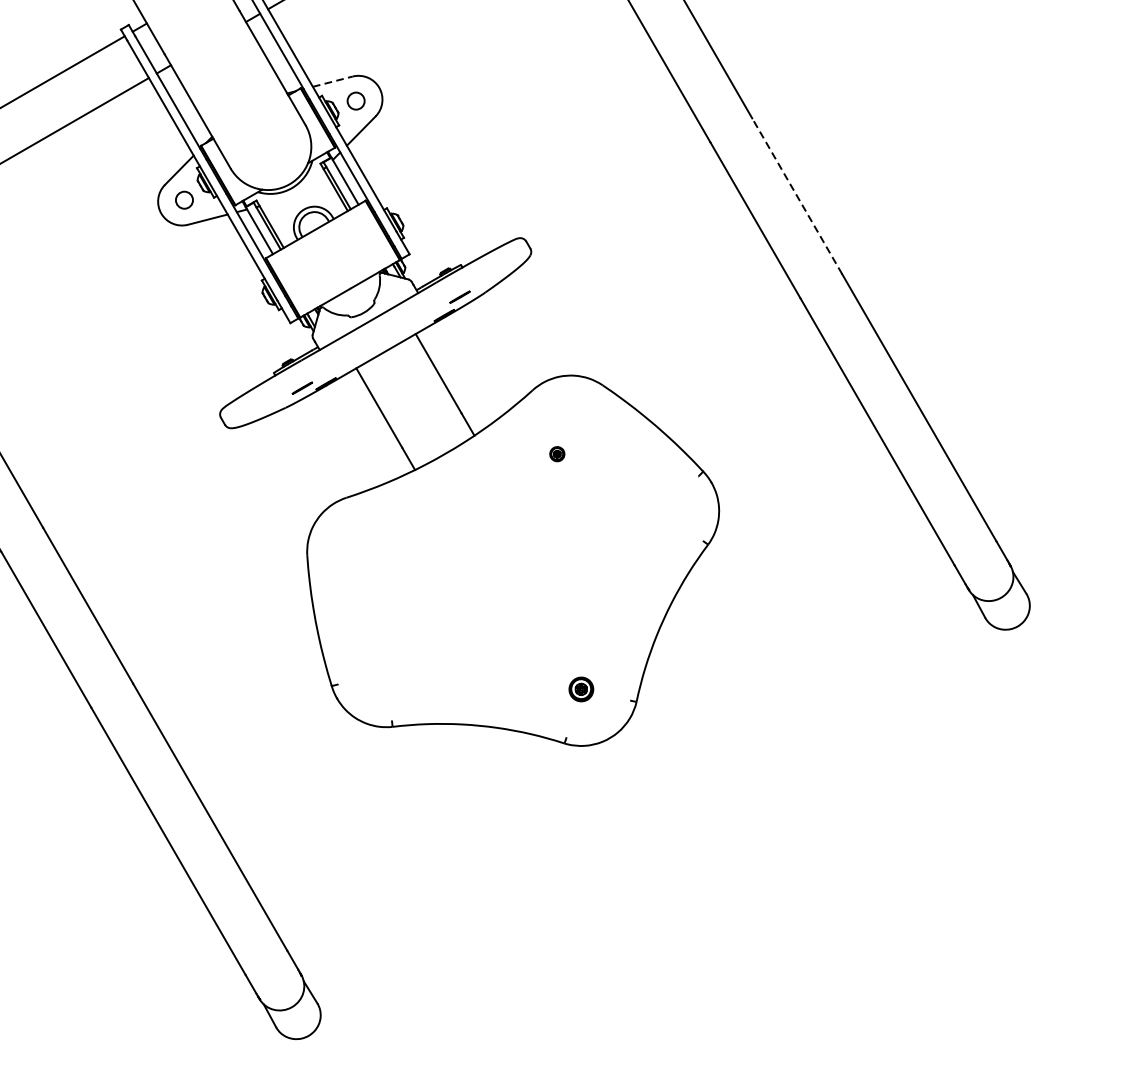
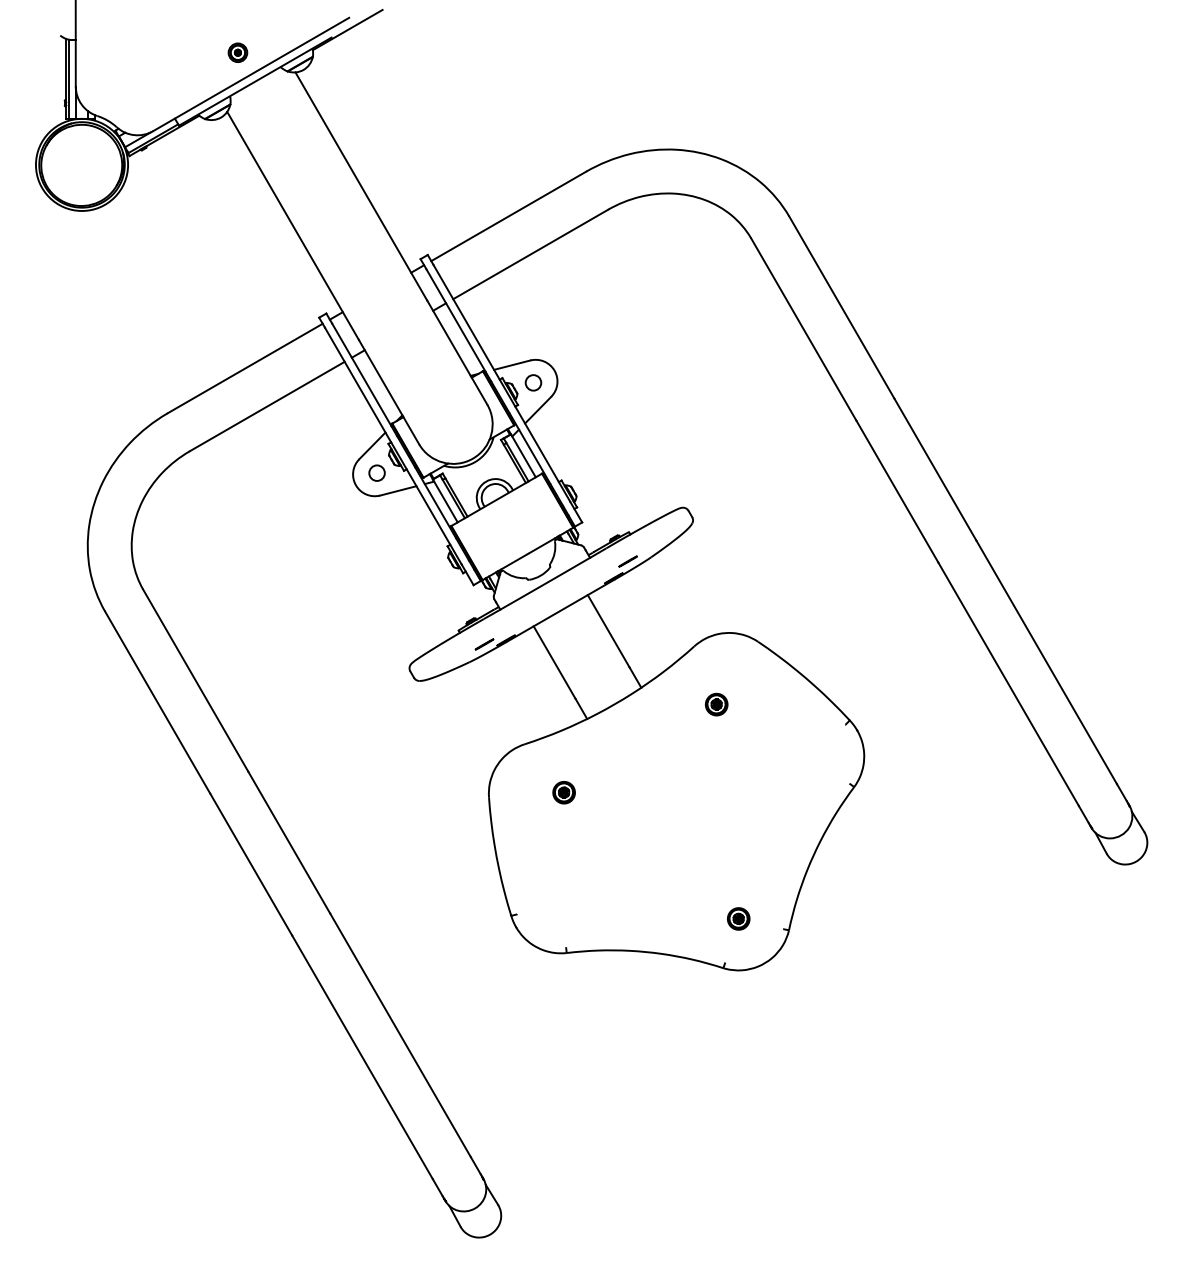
line: (333, 82) -> (512, 365), dashed -> solid
line: (797, 196) -> (935, 469), dashed -> solid
part: (556, 454) -> (716, 704), size x1.67
part: (389, 550) -> (563, 792), added

